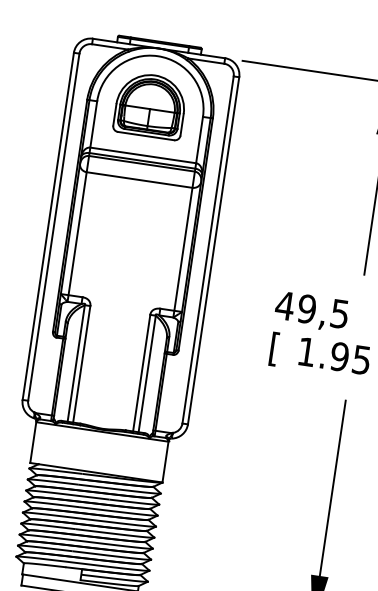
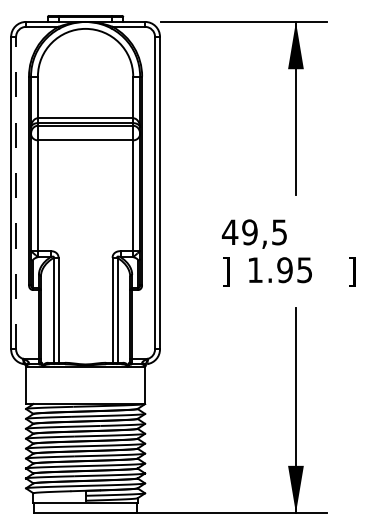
part: (150, 105) -> (85, 73), removed
line: (54, 226) -> (16, 192), solid -> dashed
text: (274, 348) -> (226, 271), [ -> ]

